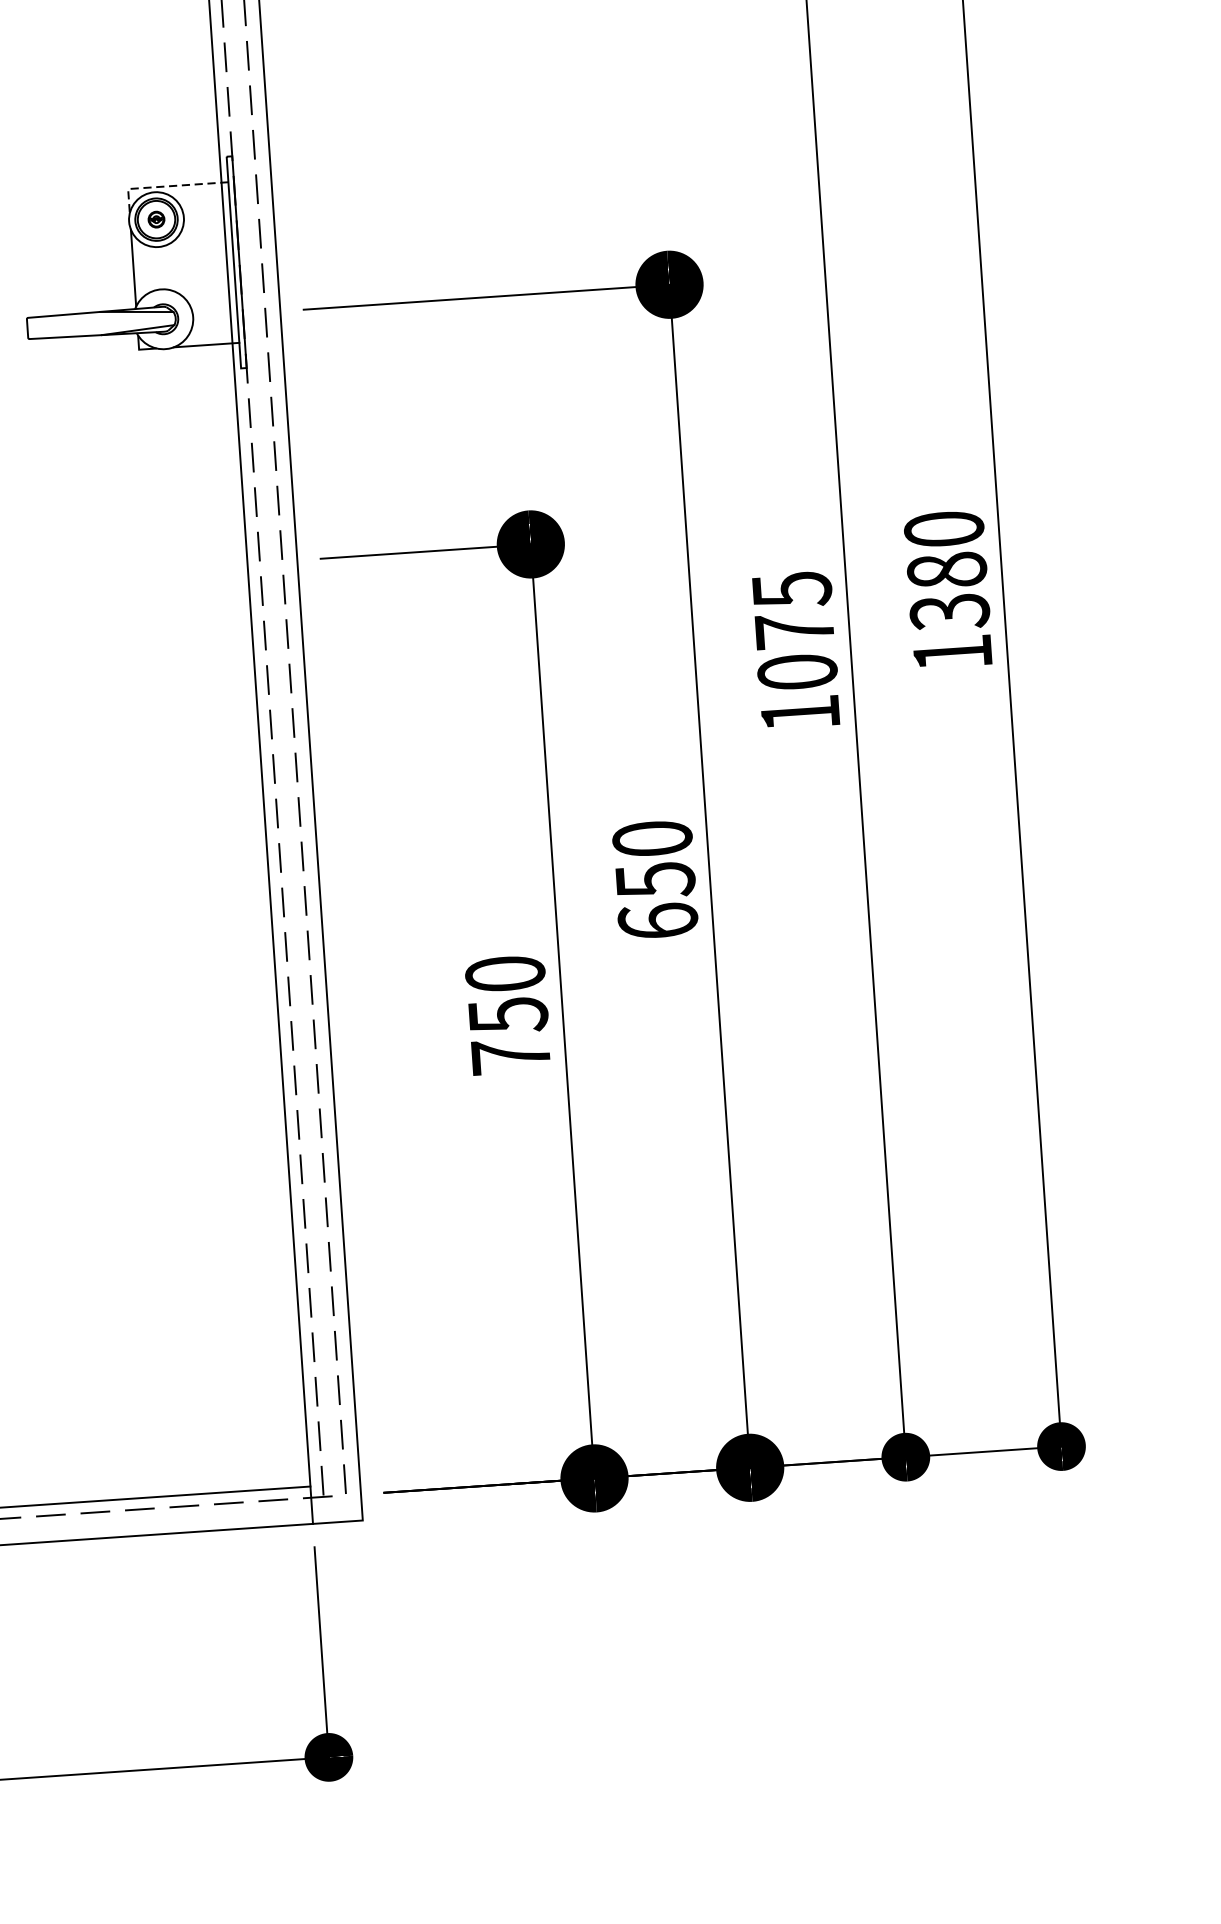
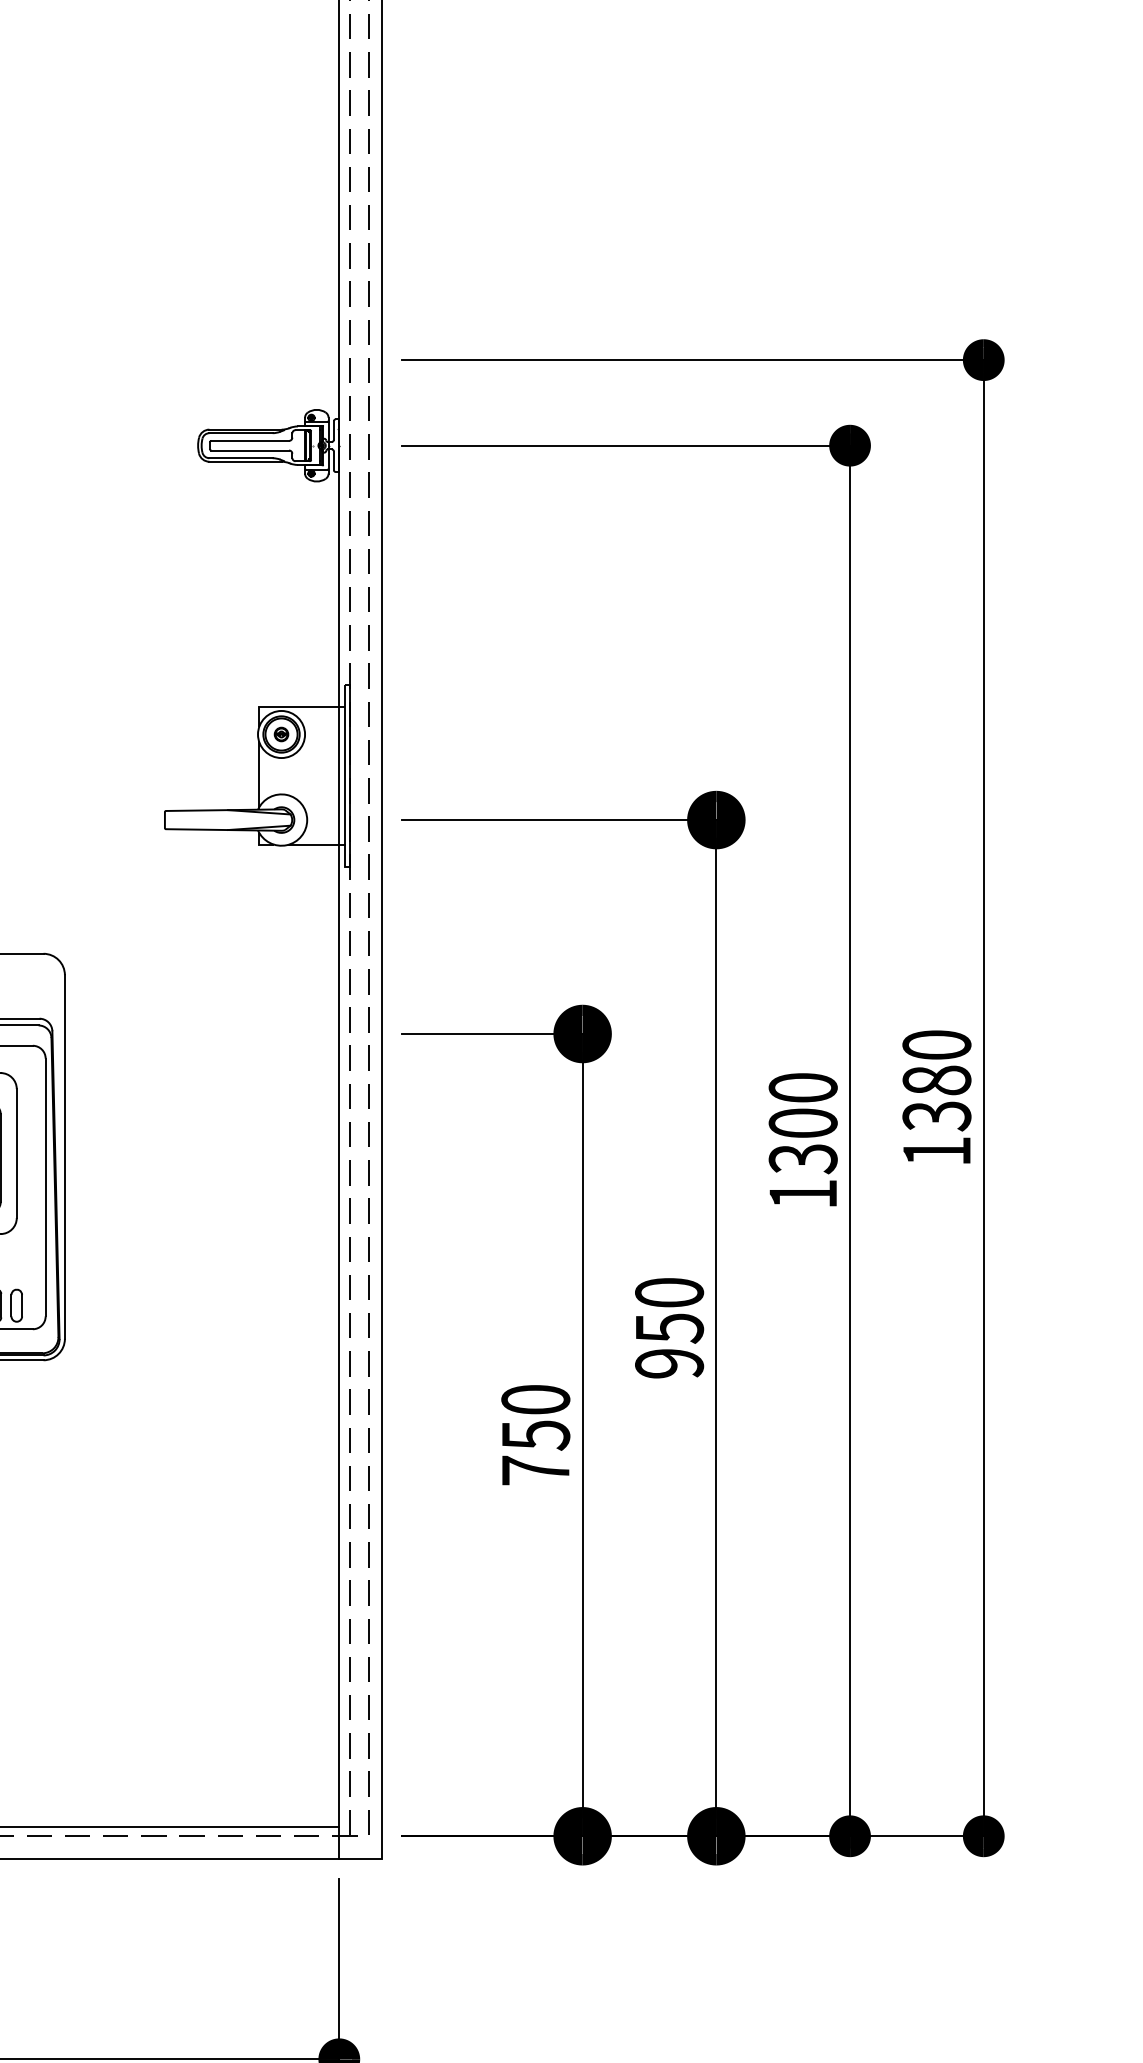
line: (164, 186) -> (290, 706), dashed -> solid
text: (793, 631) -> (802, 1123), 1075 -> 1300
text: (658, 921) -> (669, 1363), 650 -> 950

